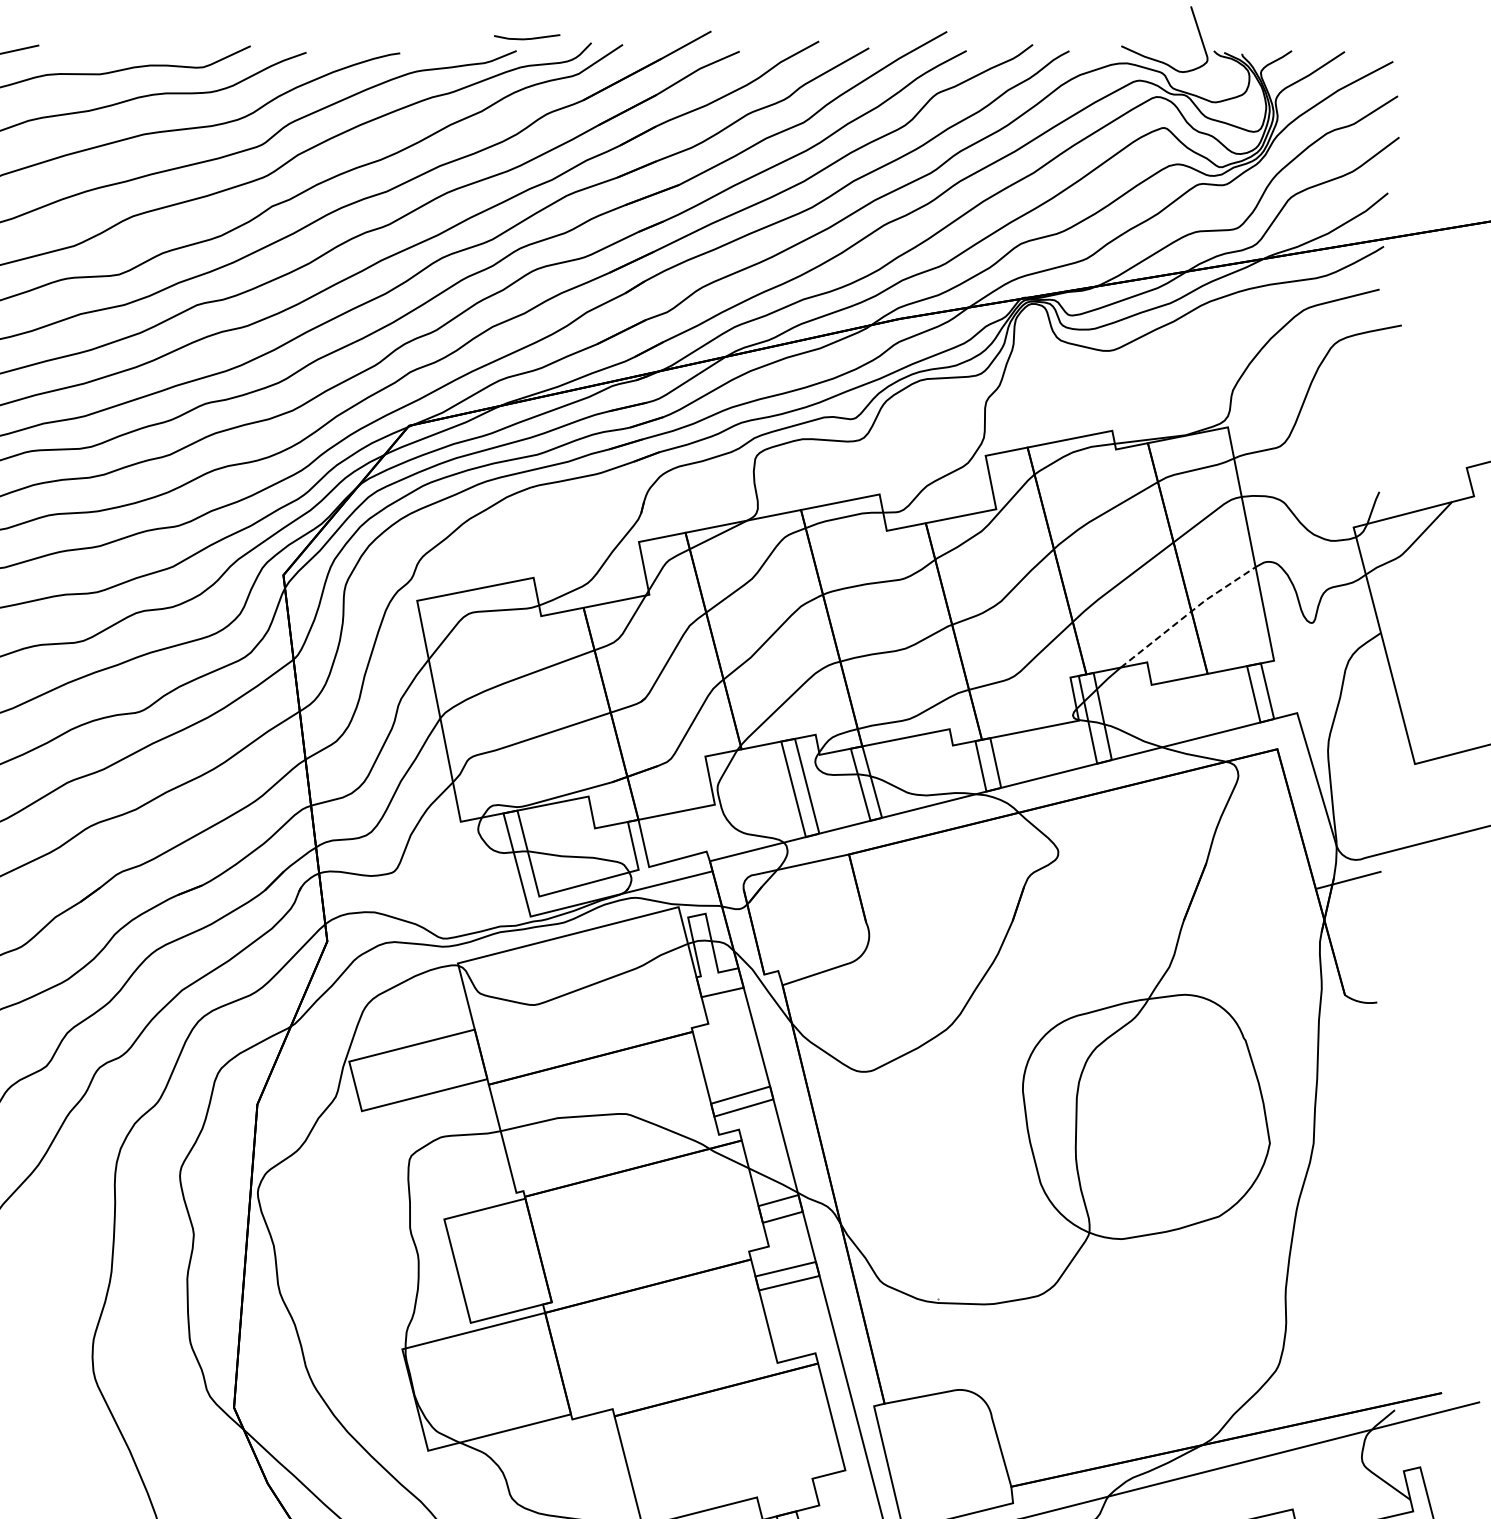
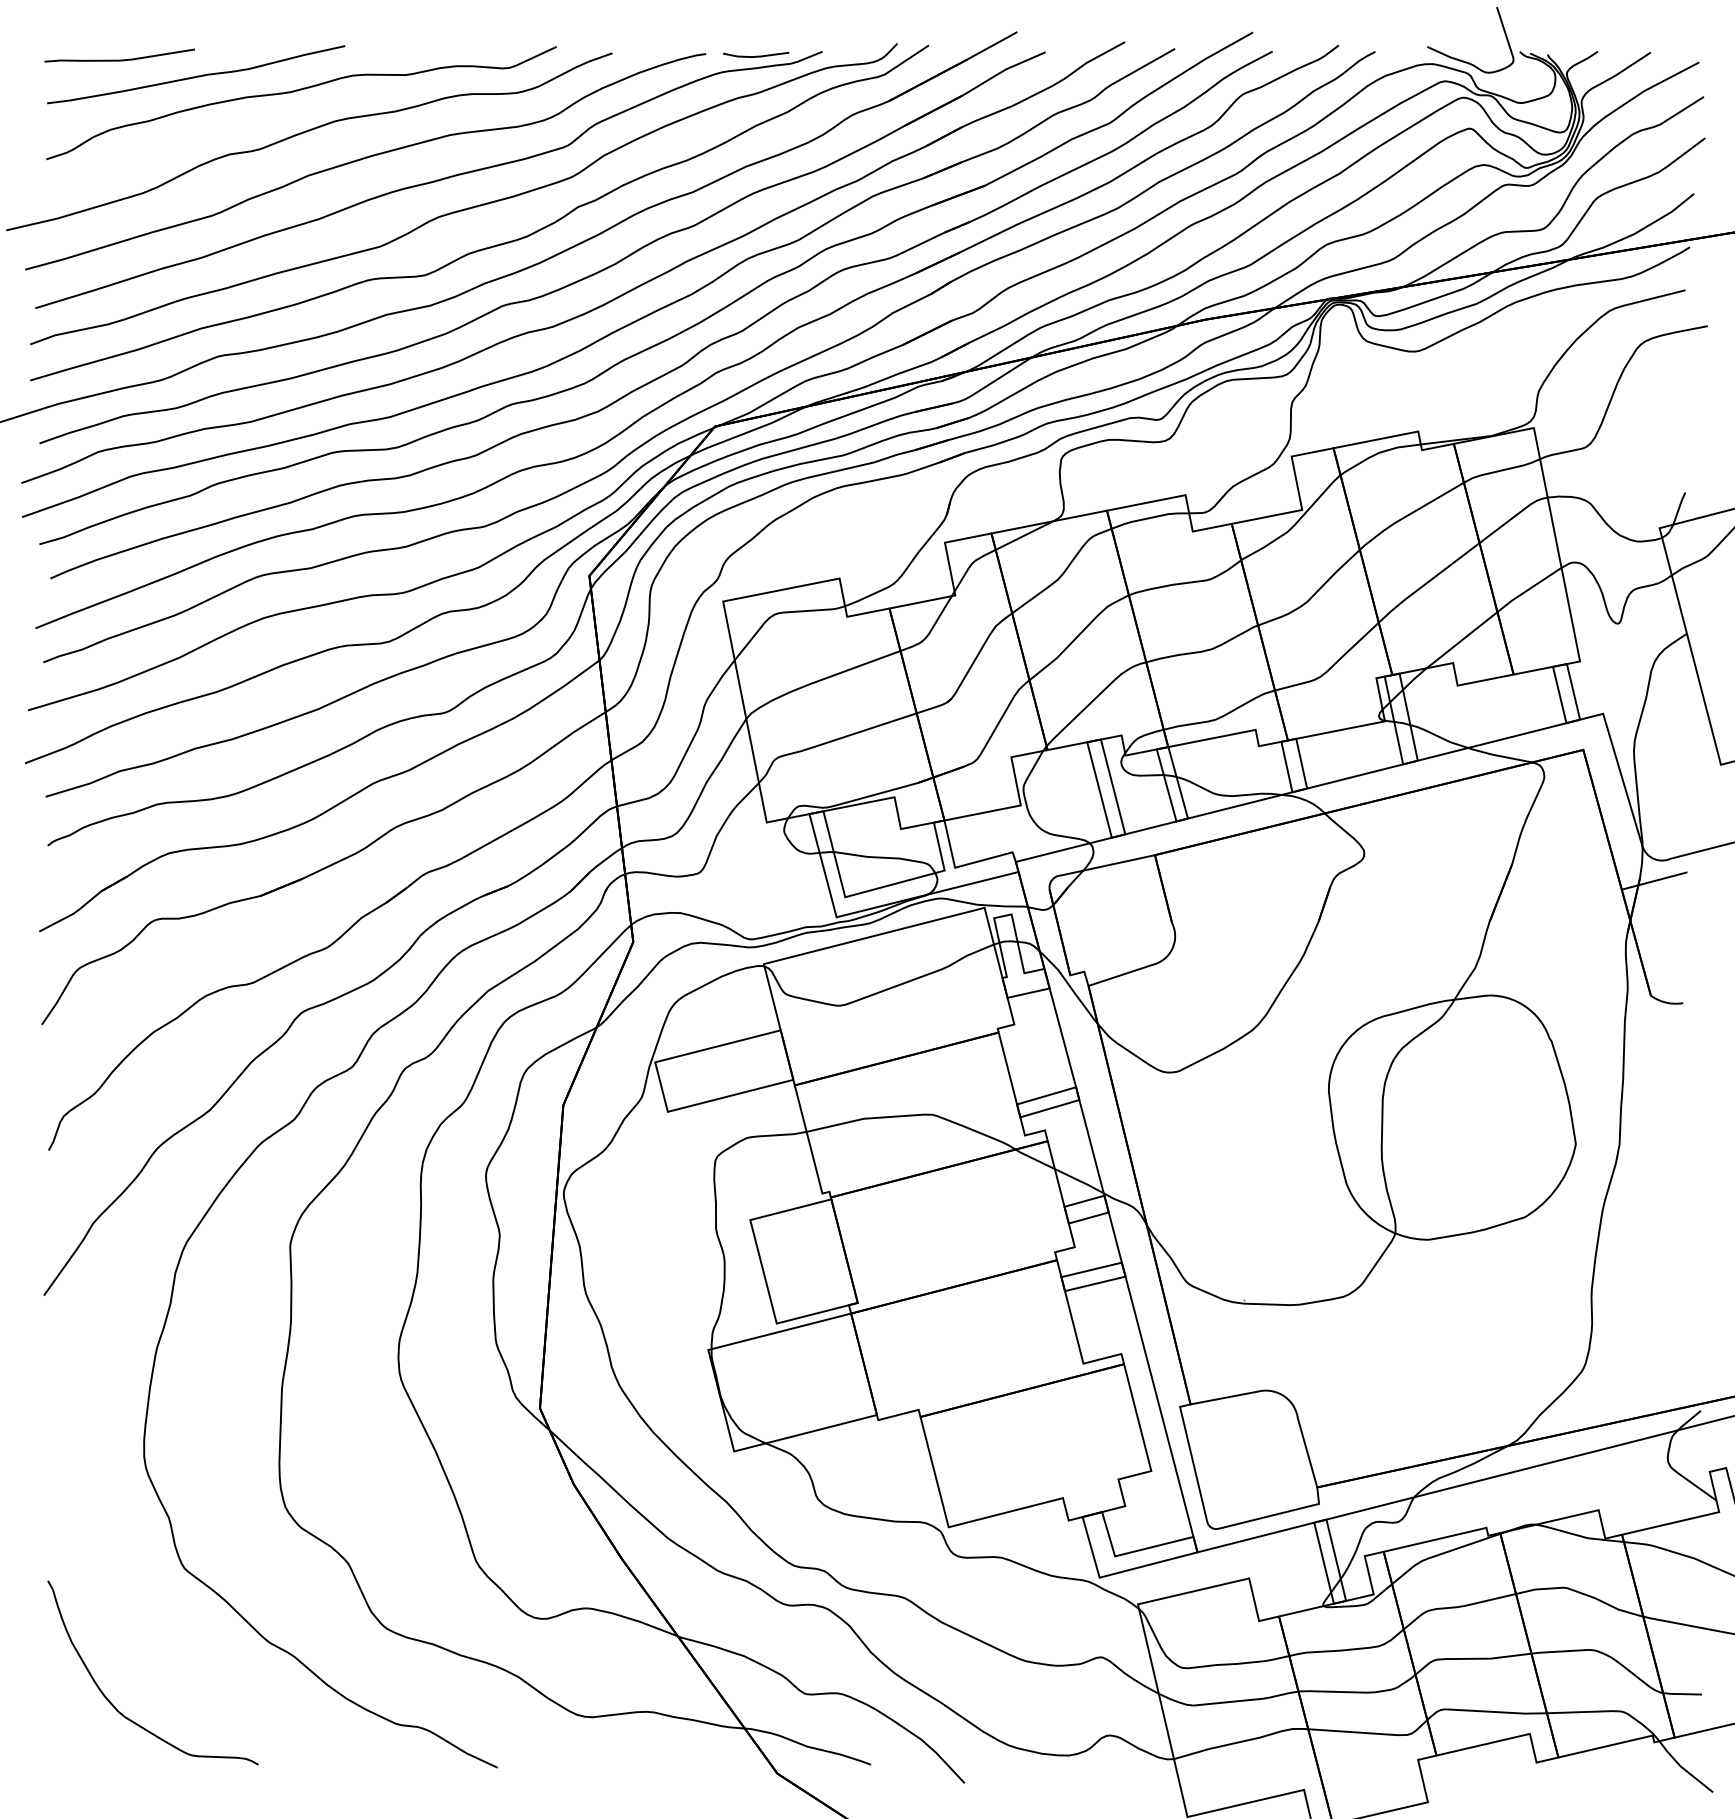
line: (527, 37) -> (756, 55), moved
line: (1186, 614) -> (1492, 615), dashed -> solid

